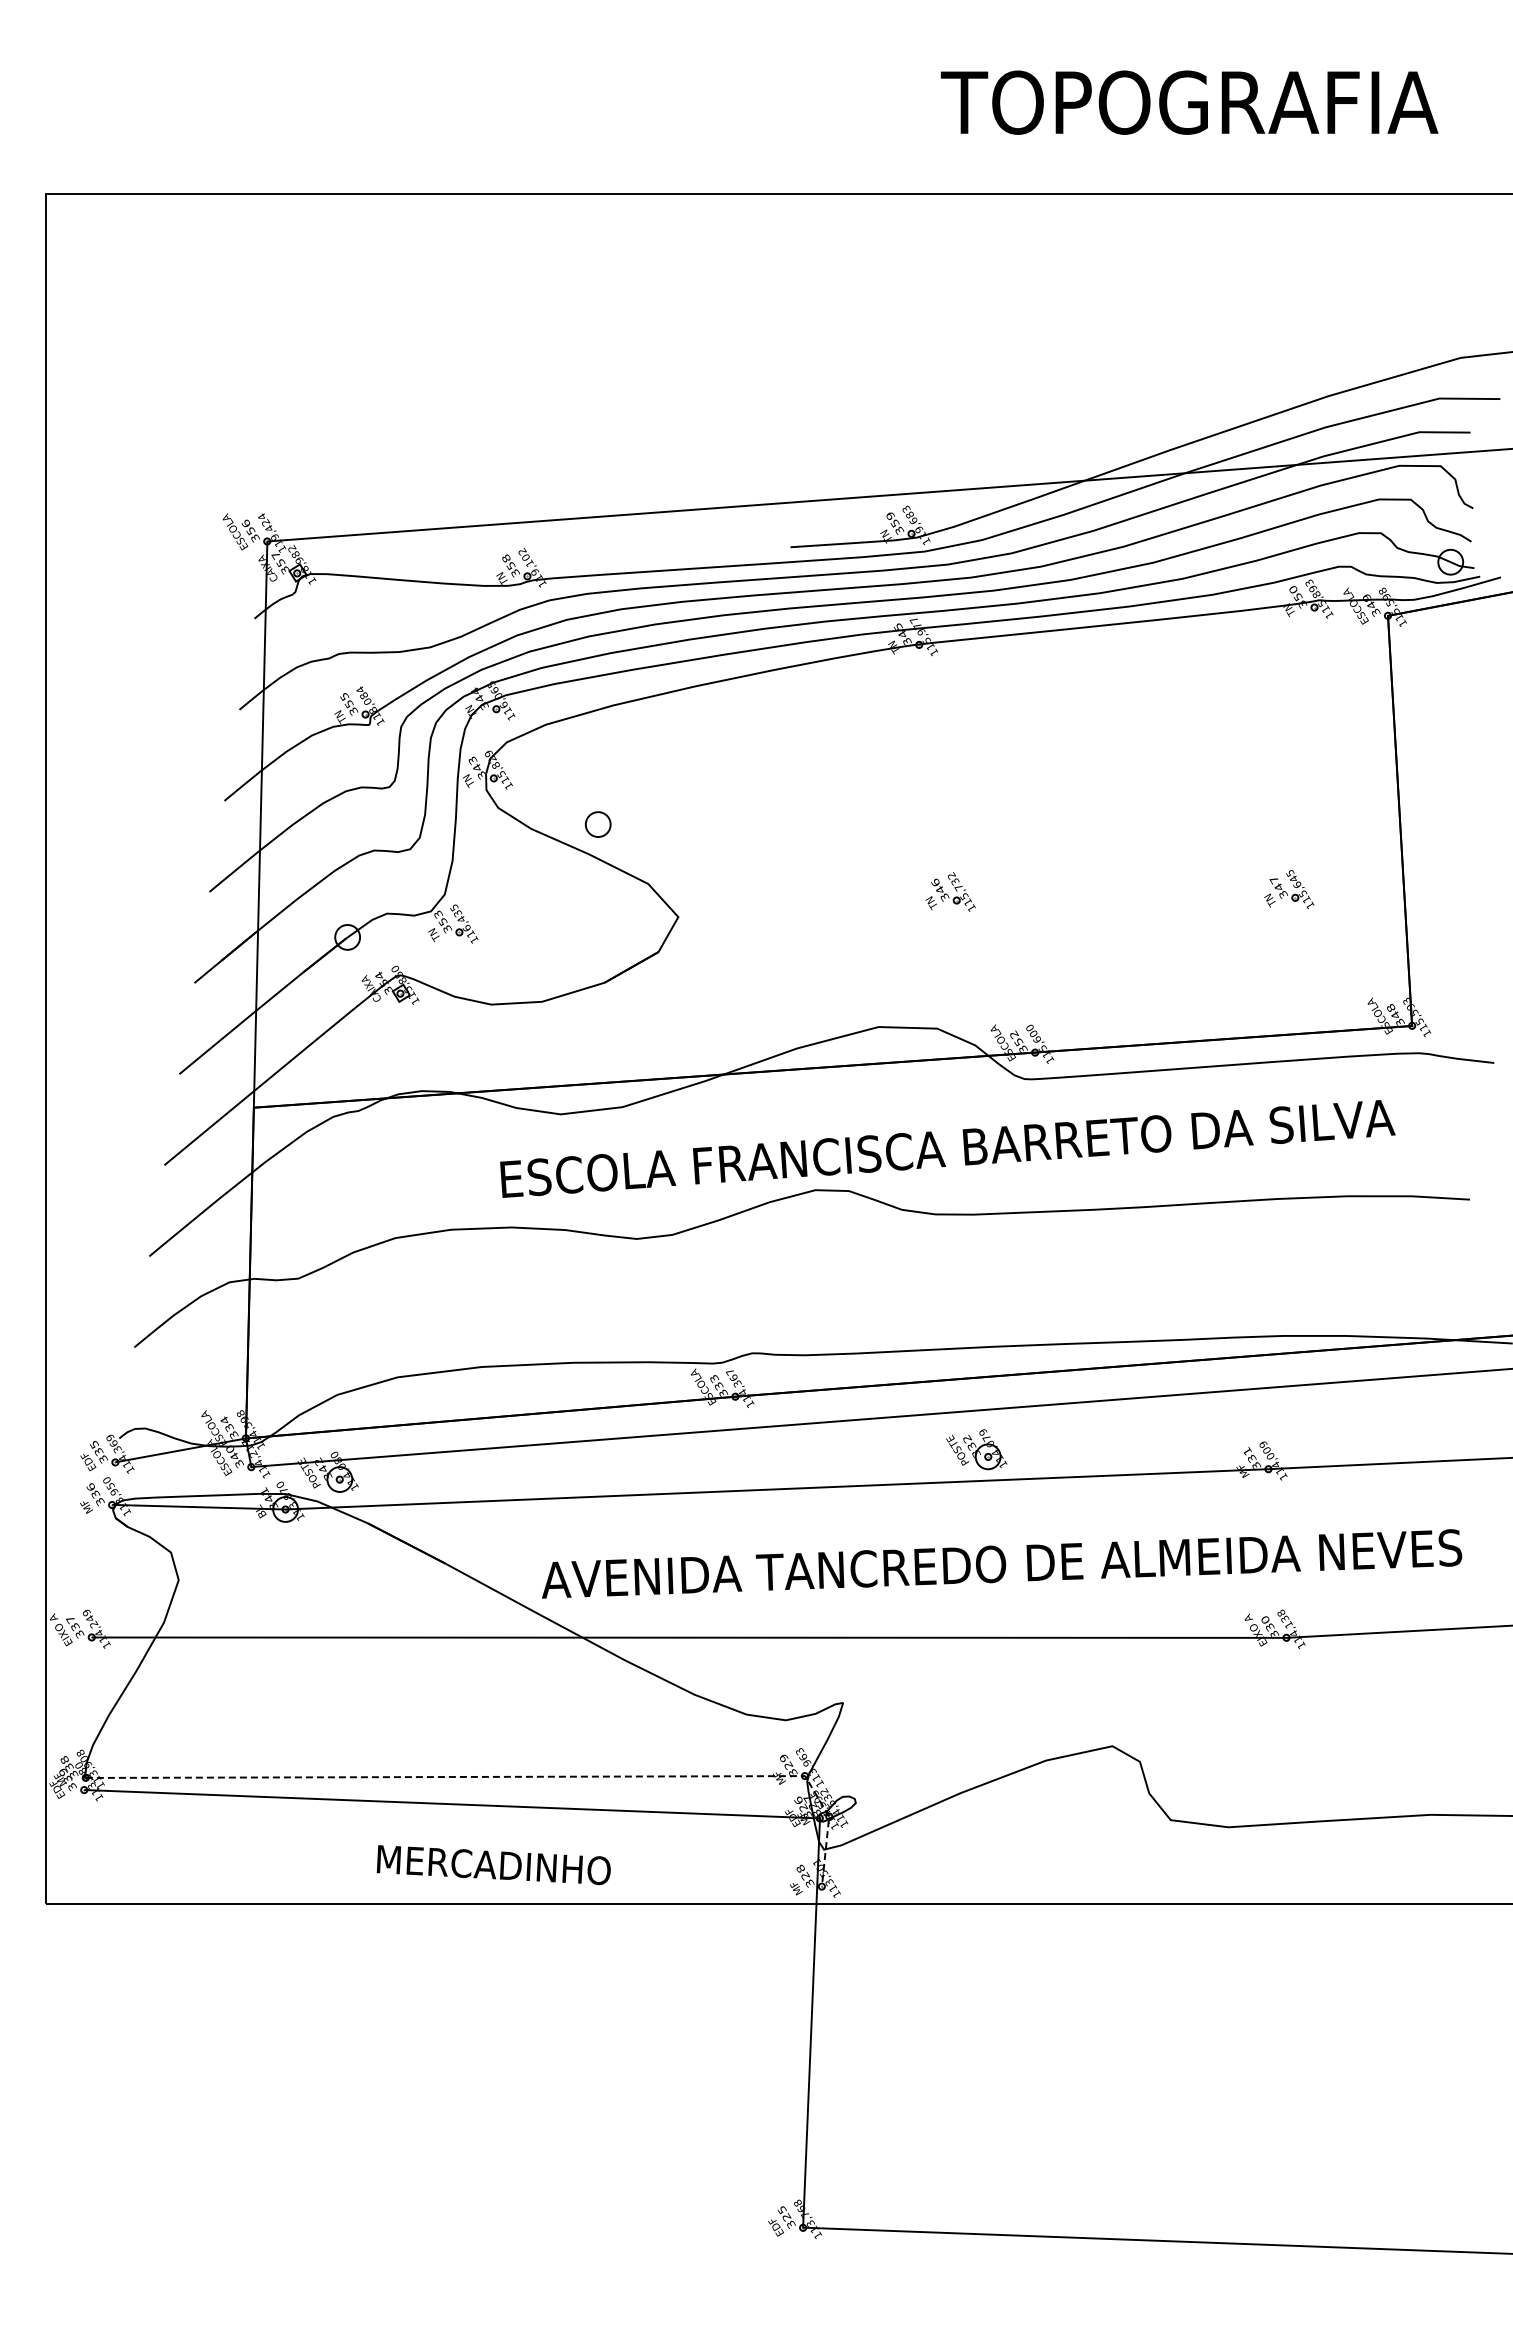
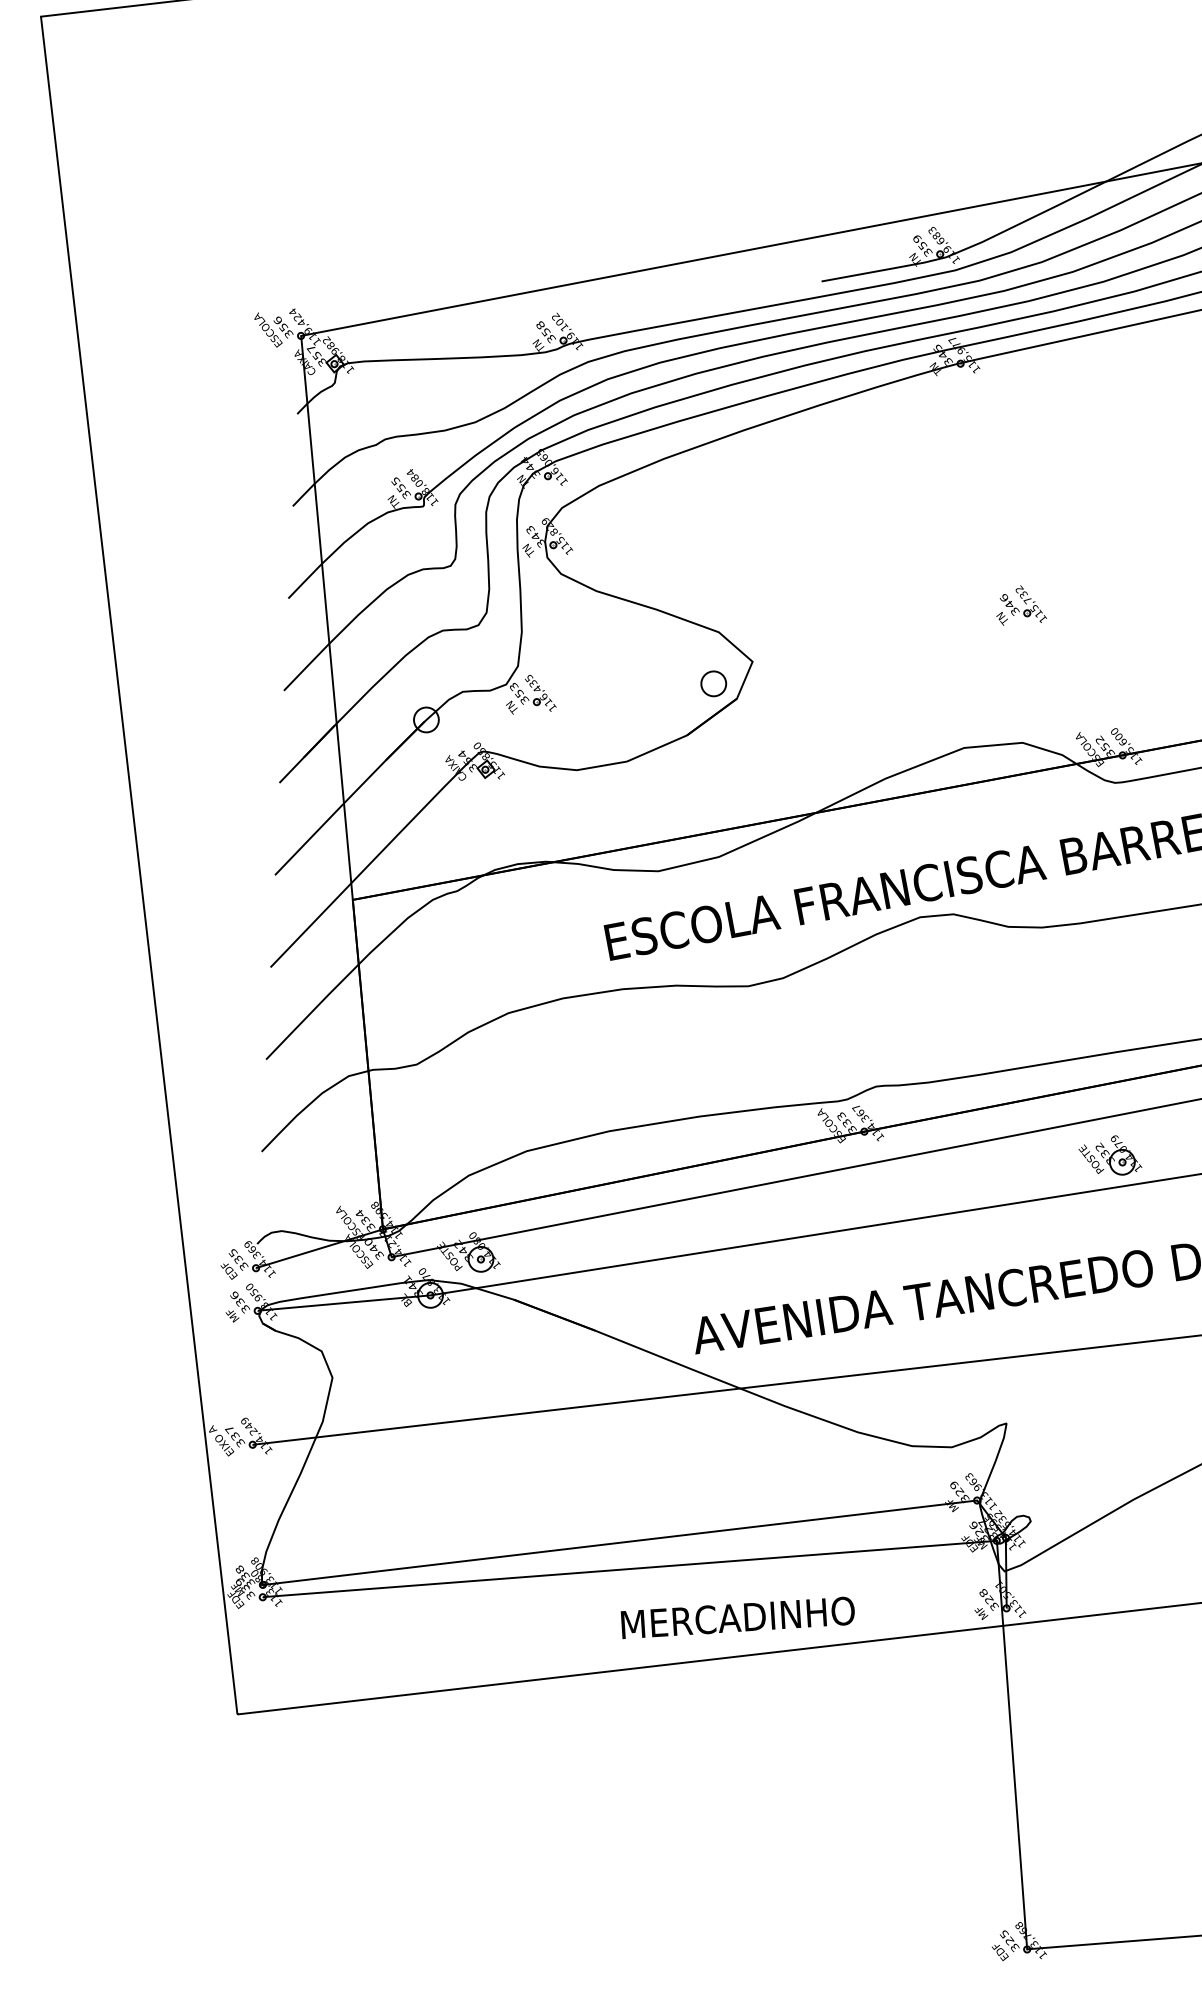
circle: (597, 824) -> (713, 683), moved
line: (506, 1776) -> (680, 1535), dashed -> solid
text: (493, 1865) -> (737, 1618), moved

